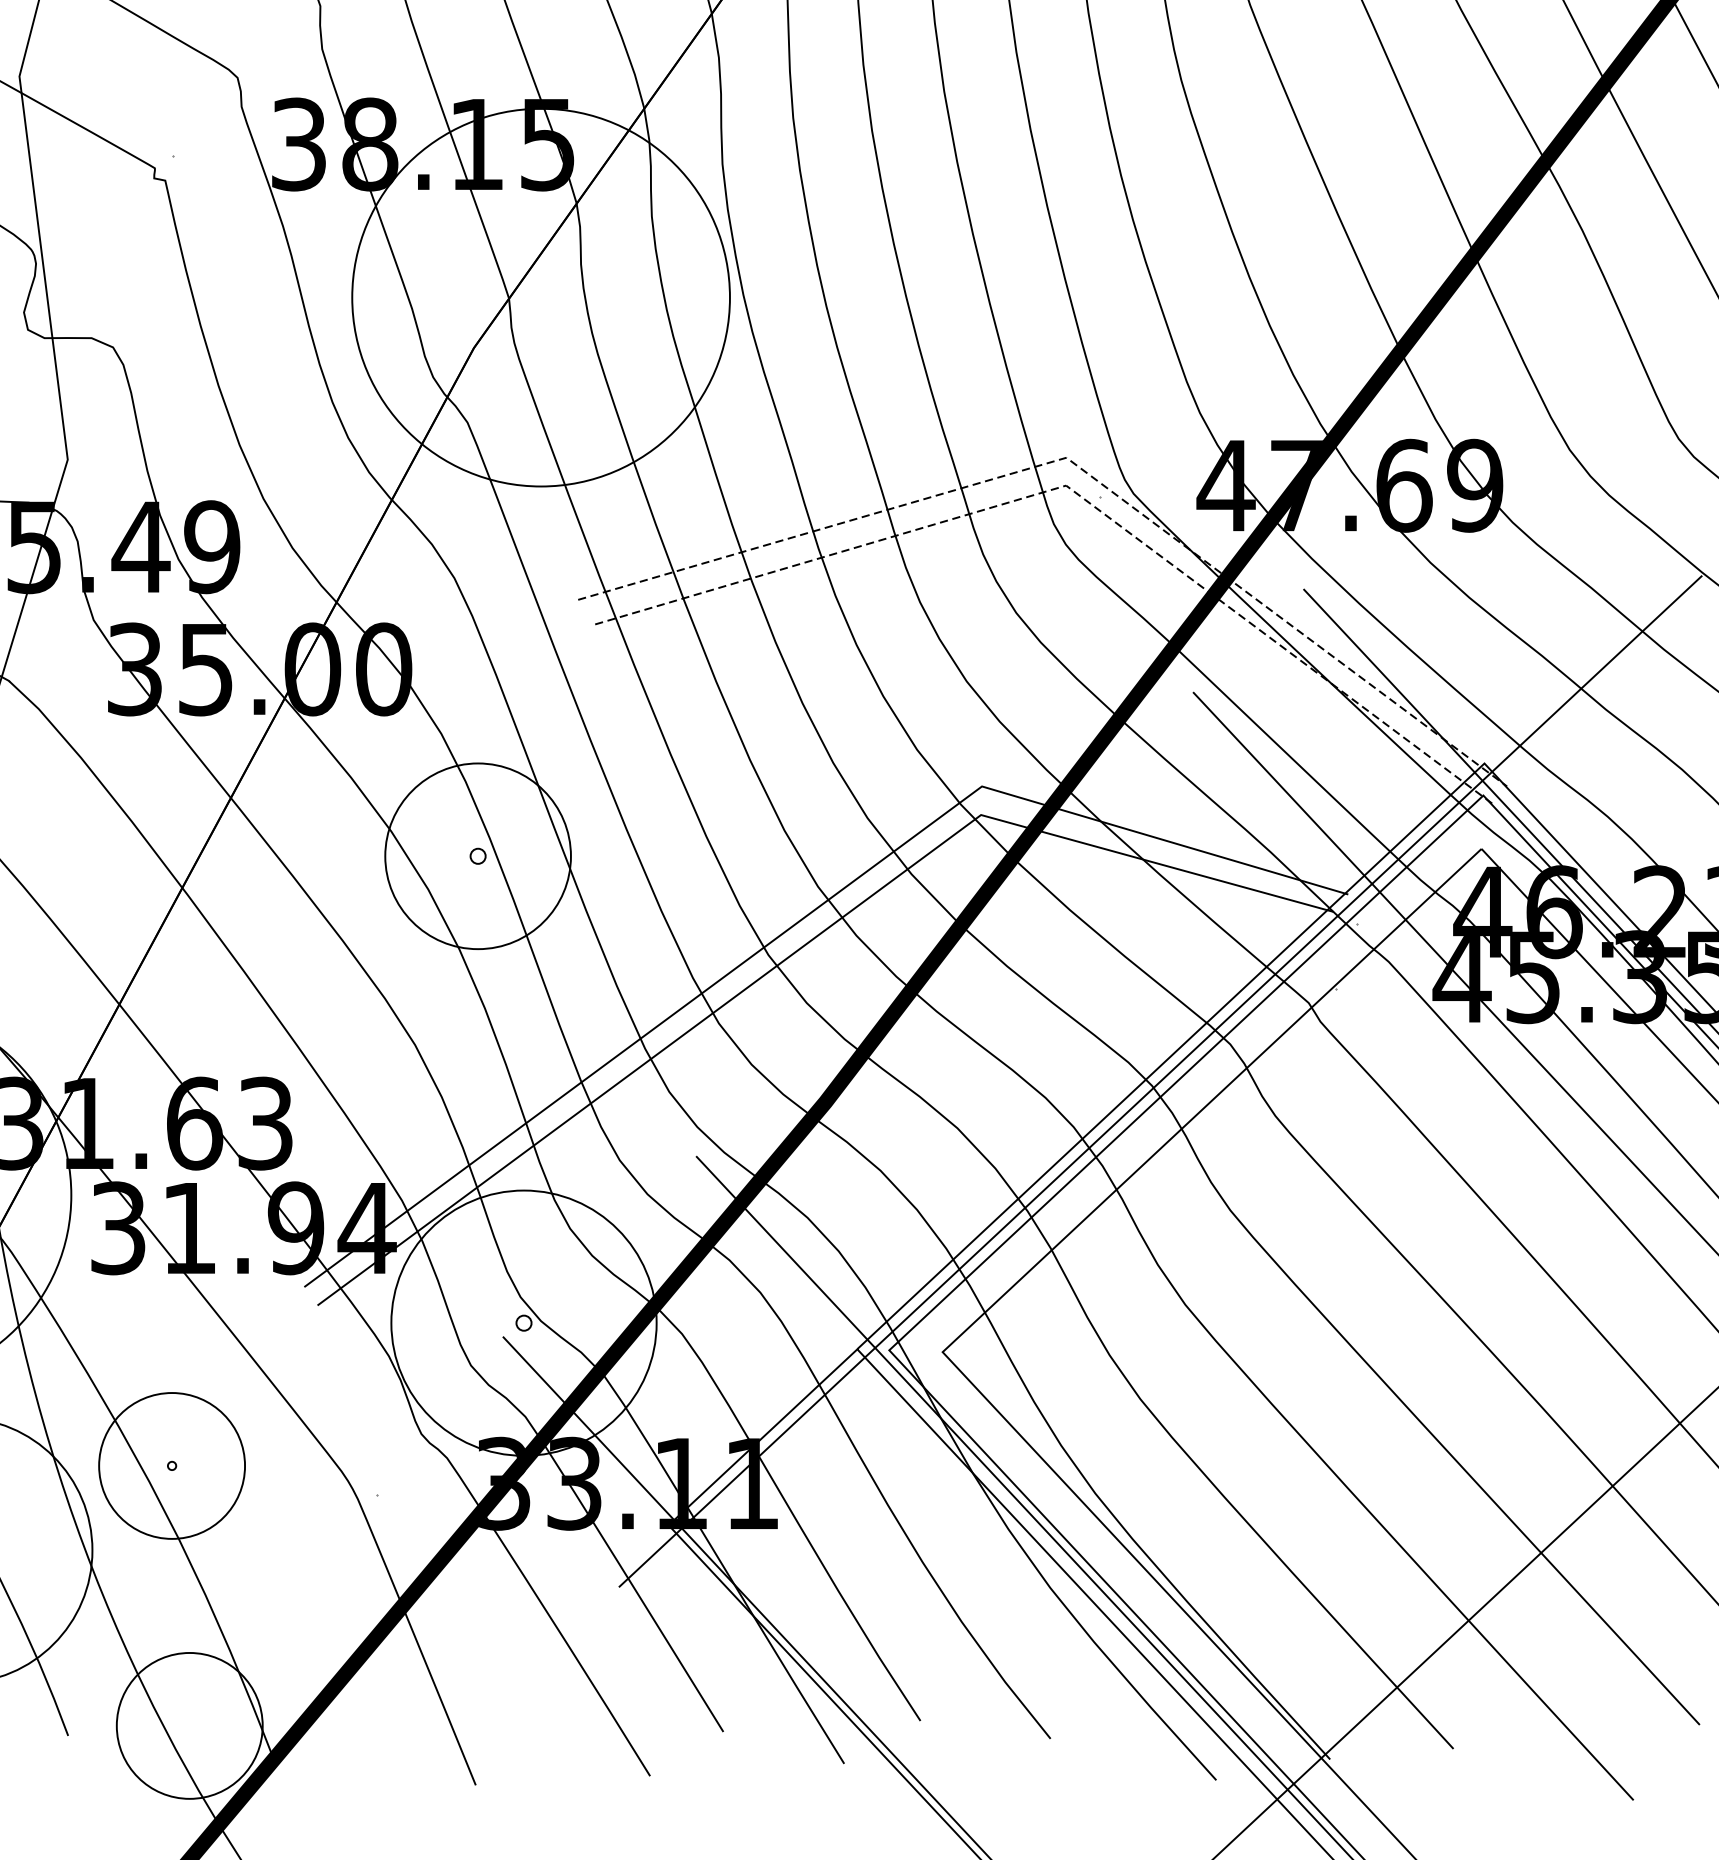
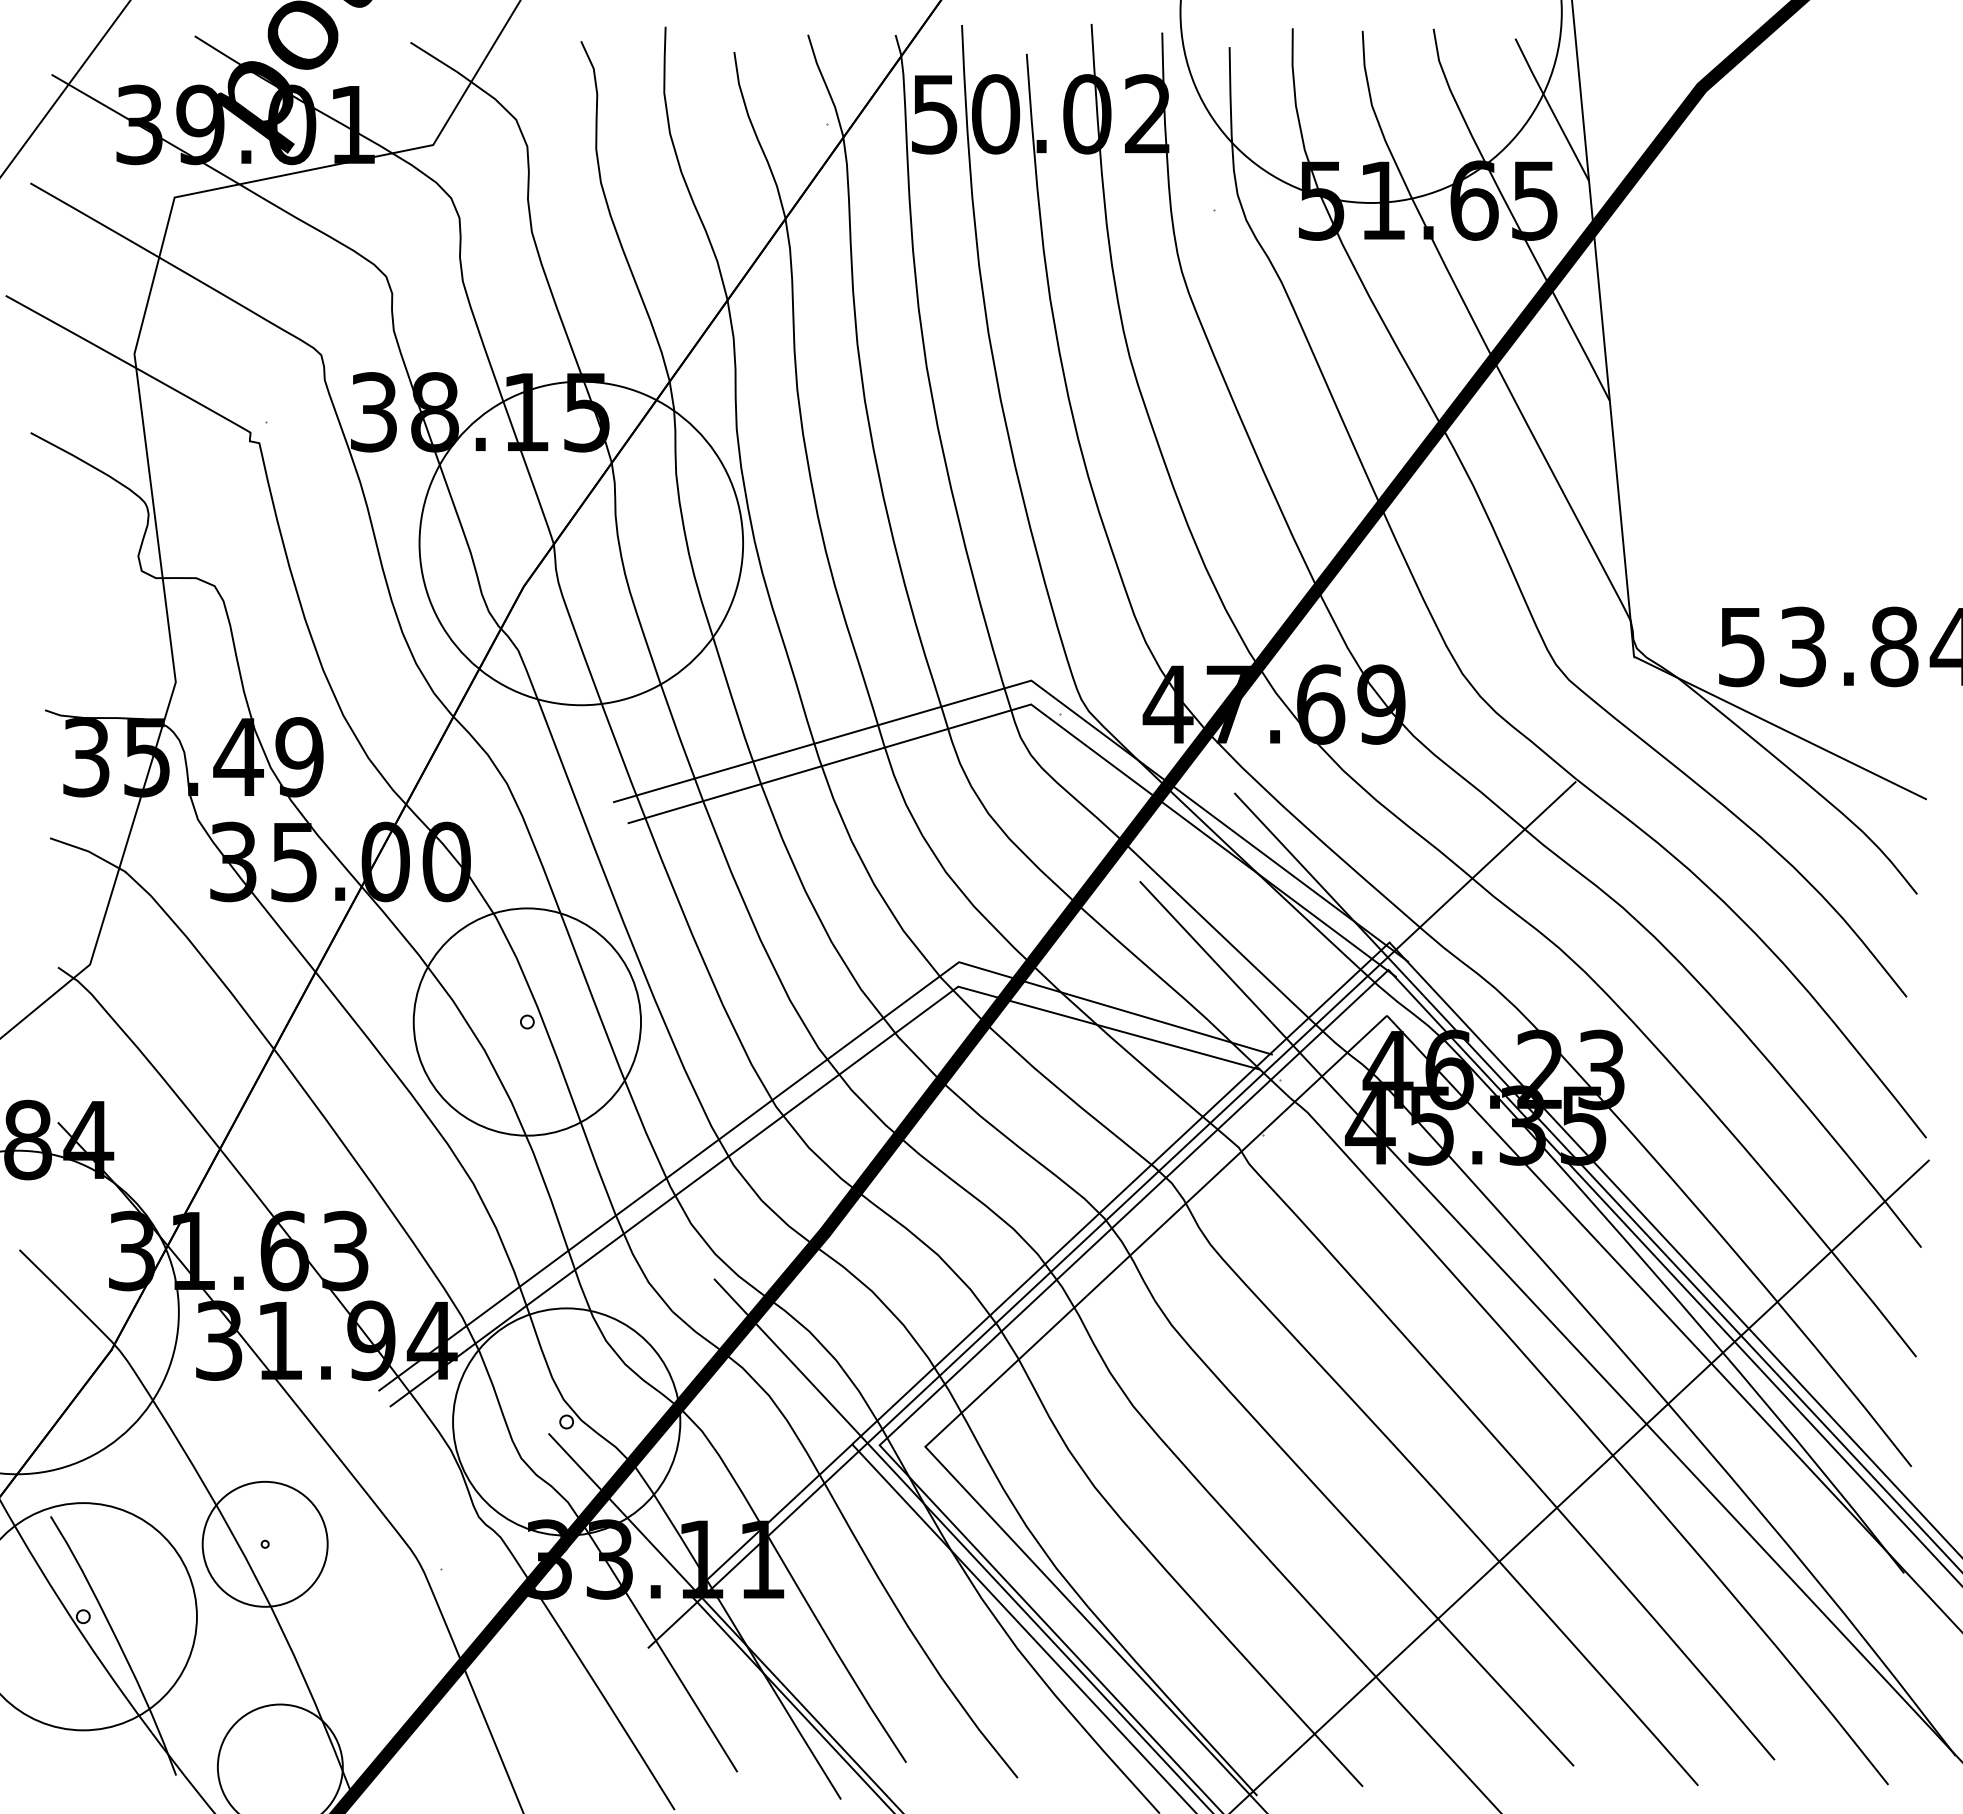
line: (1082, 469) -> (1045, 690), dashed -> solid
line: (1081, 497) -> (1044, 714), dashed -> solid
circle: (478, 855) -> (527, 1021), size x1.43

